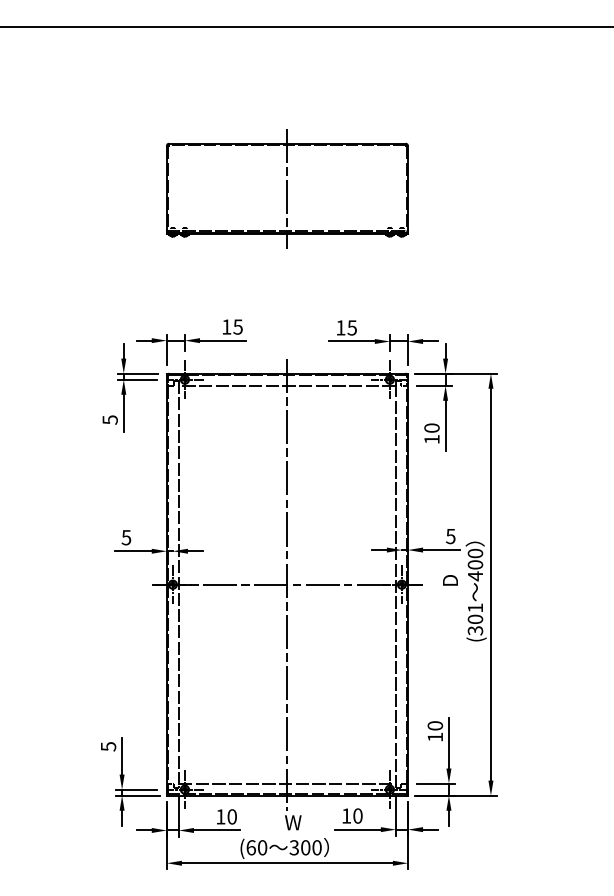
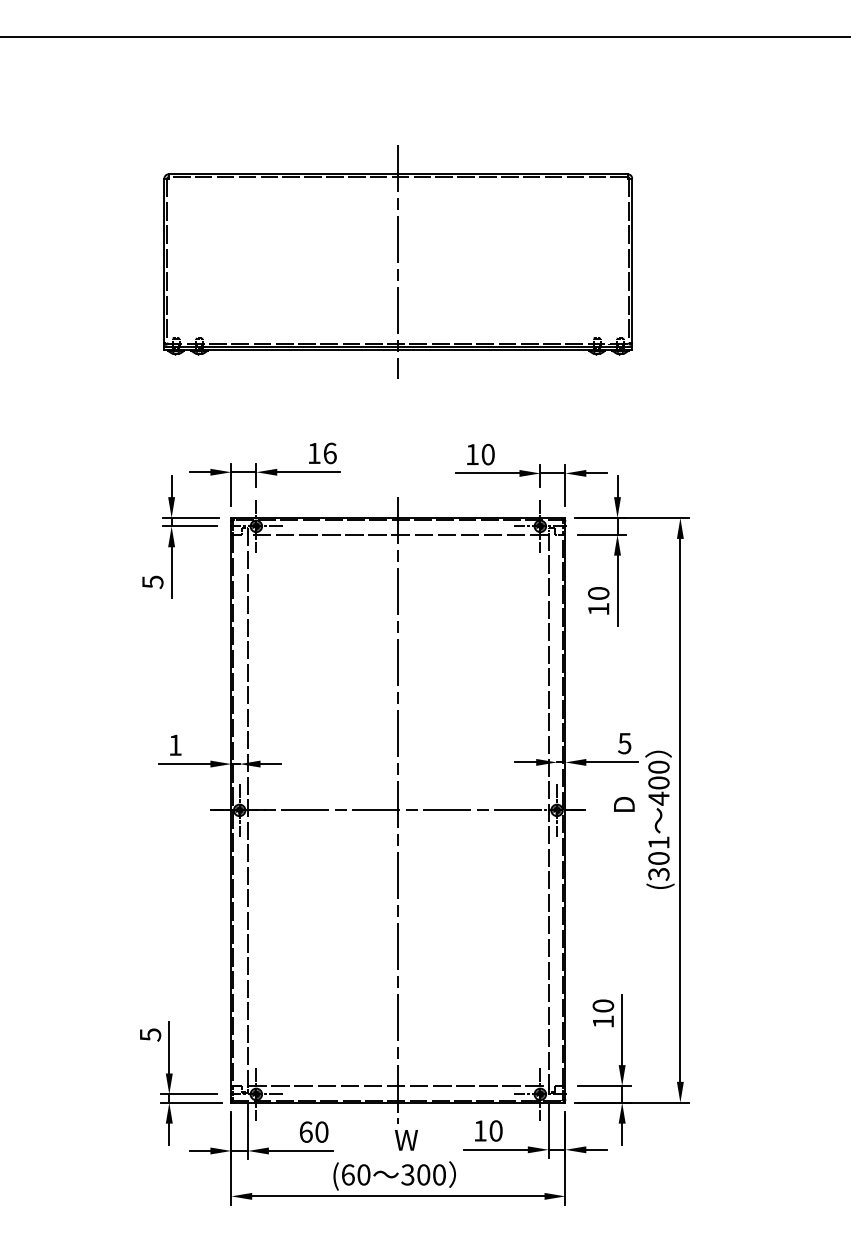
part: (287, 188) -> (398, 261), size x1.4
text: (237, 327) -> (329, 453), 15 -> 16
text: (351, 327) -> (487, 454), 15 -> 10
text: (125, 537) -> (174, 744), 5 -> 1
text: (220, 816) -> (305, 1131), 10 -> 60

